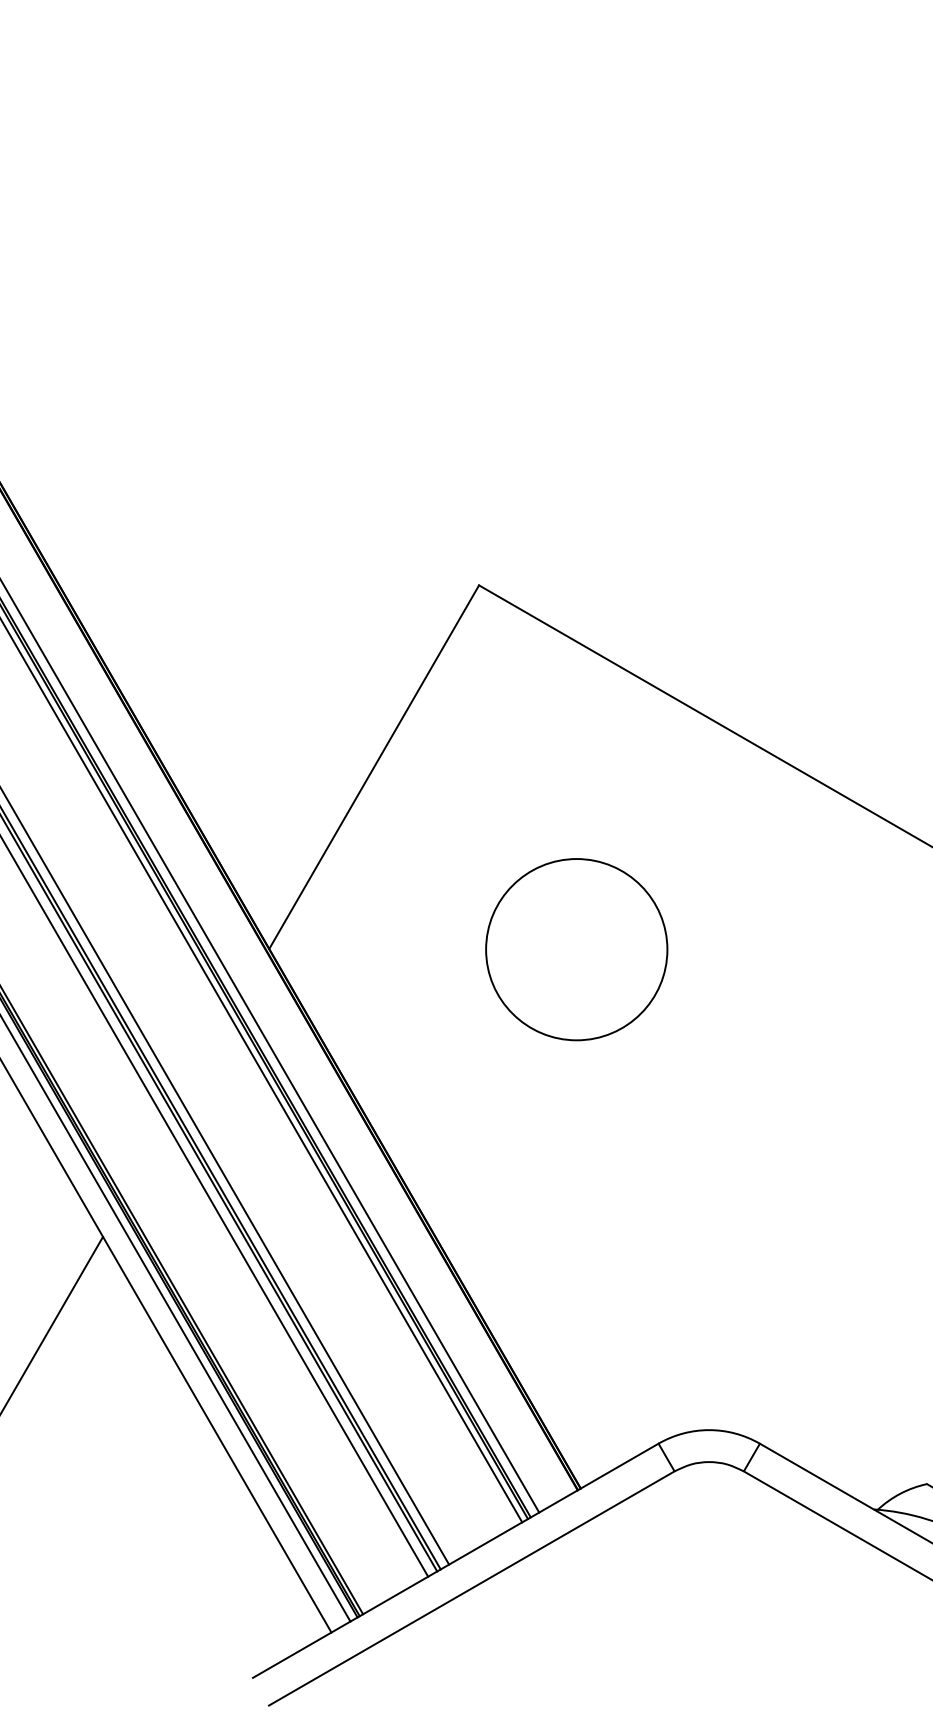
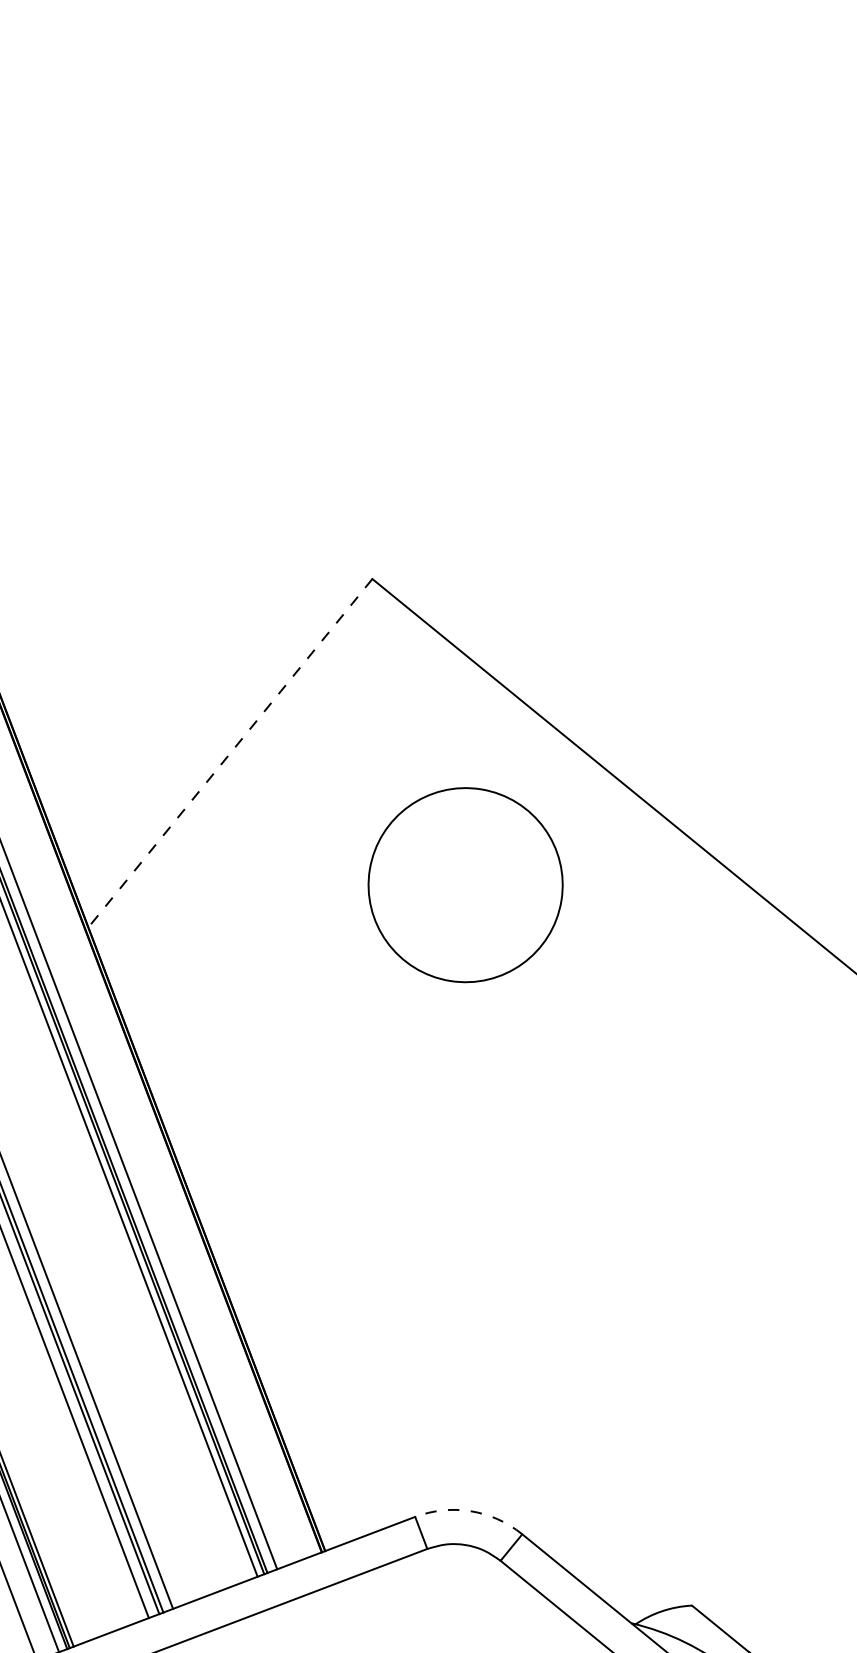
line: (374, 767) -> (230, 753), solid -> dashed
circle: (576, 949) -> (465, 884), moved
arc: (709, 1430) -> (471, 1511), solid -> dashed

